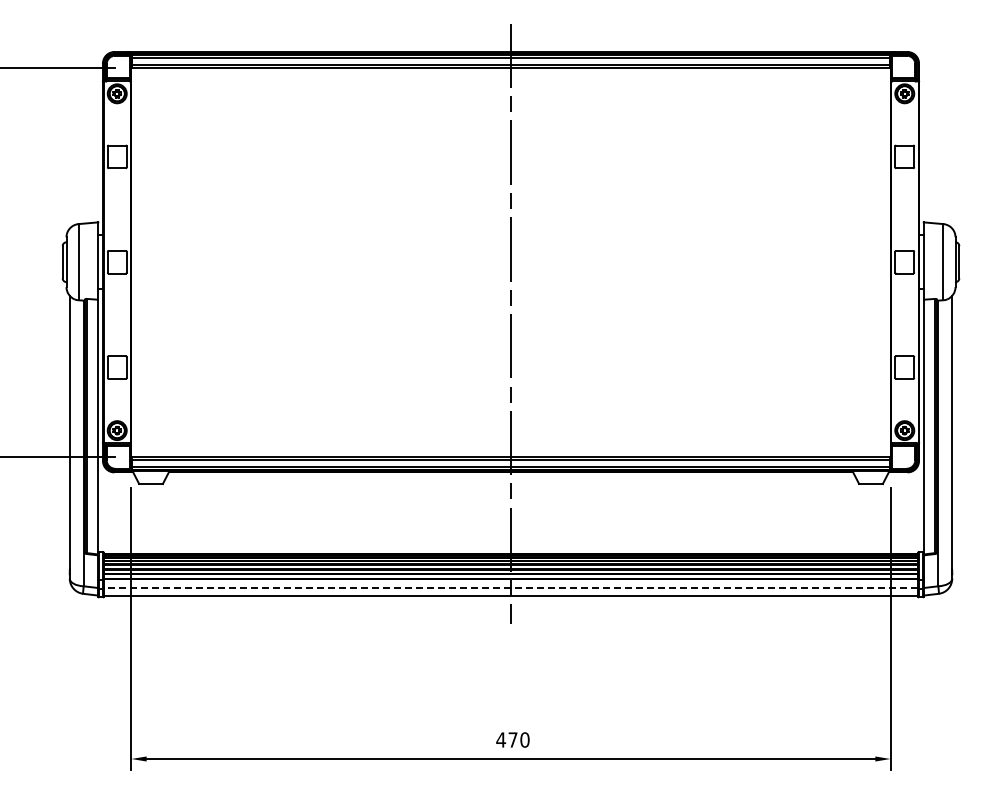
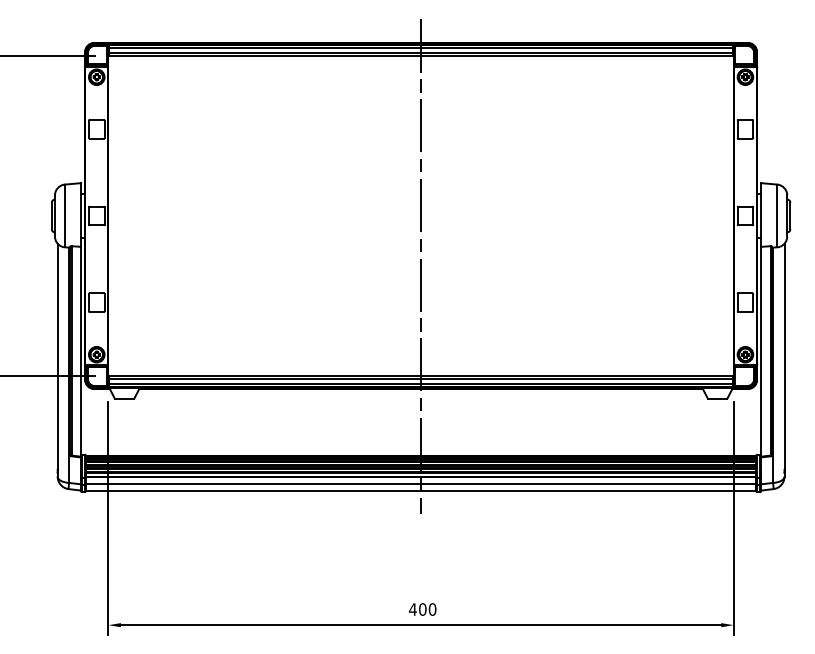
line: (510, 587) -> (420, 483), dashed -> solid
text: (512, 739) -> (422, 609), 470 -> 400

